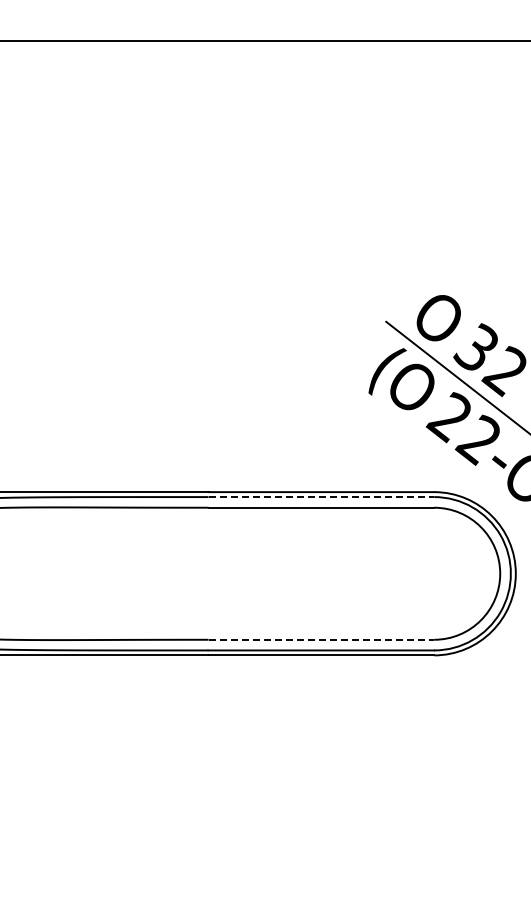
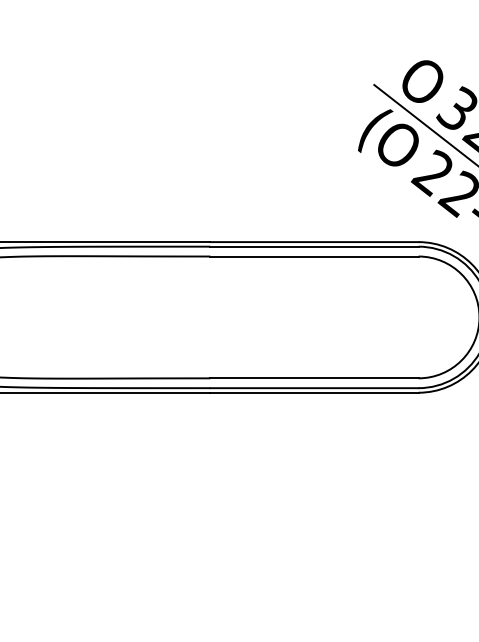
line: (321, 497) -> (314, 247), dashed -> solid
line: (321, 639) -> (314, 378), dashed -> solid

